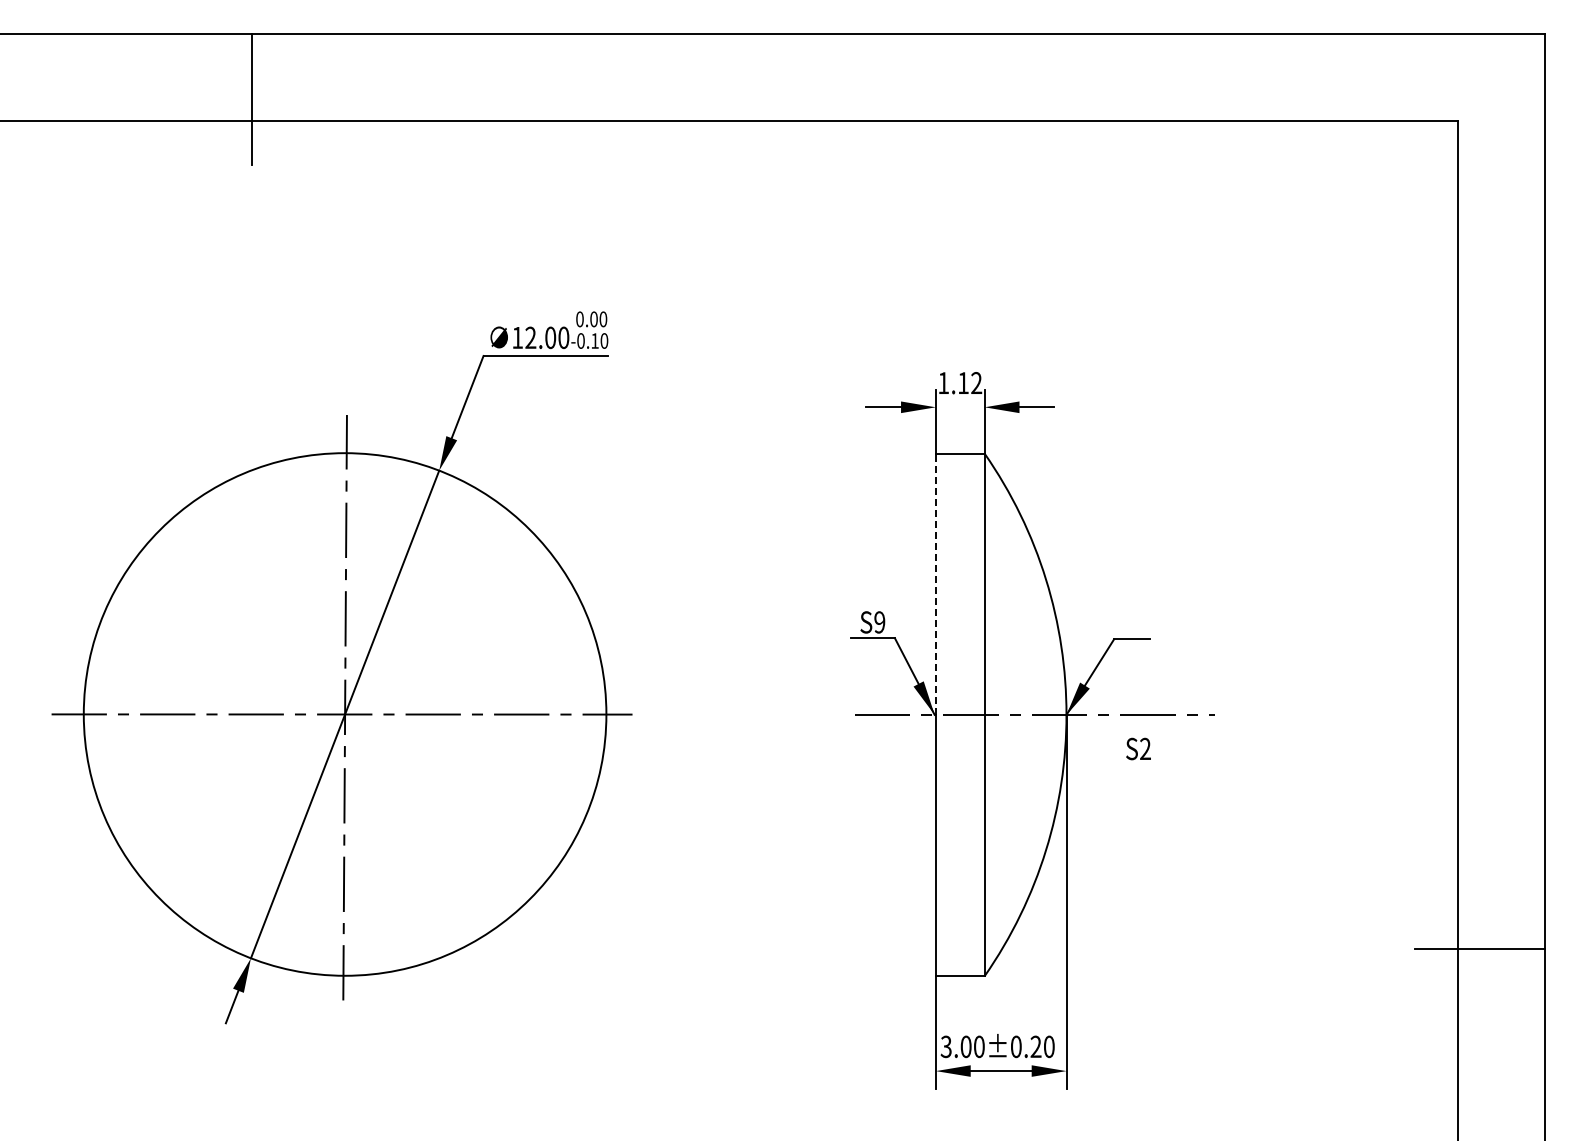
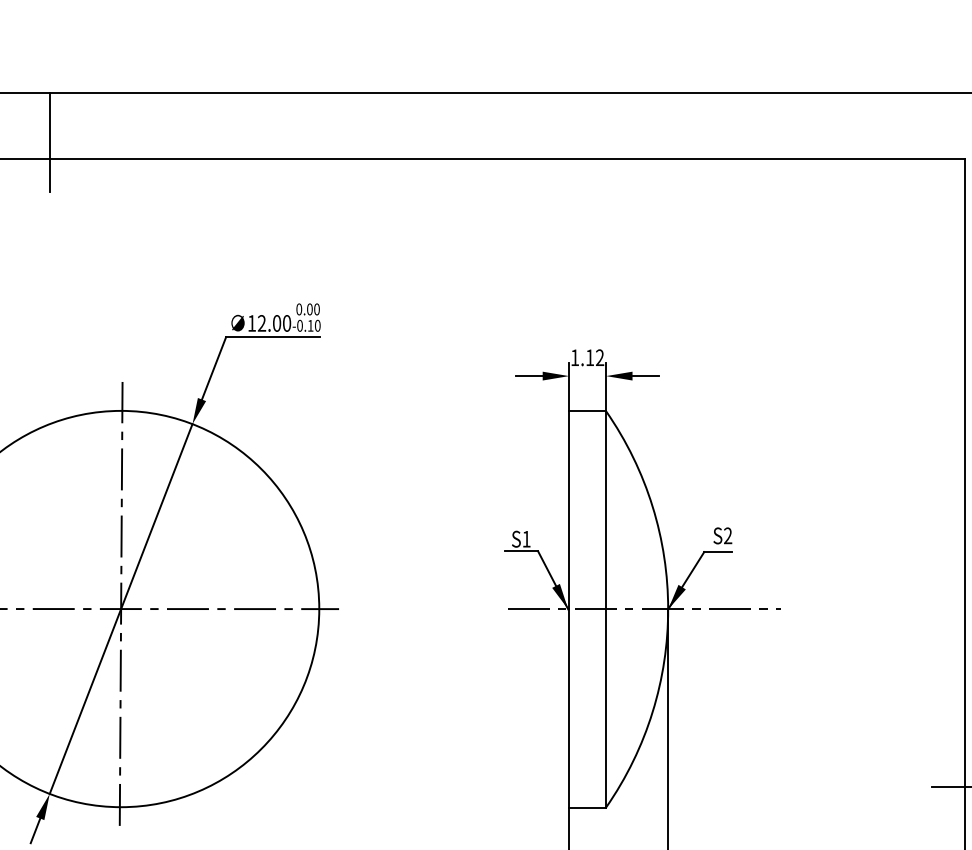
line: (935, 584) -> (568, 510), dashed -> solid
text: (879, 622) -> (526, 539), S9 -> S1
text: (1138, 748) -> (722, 535), moved

